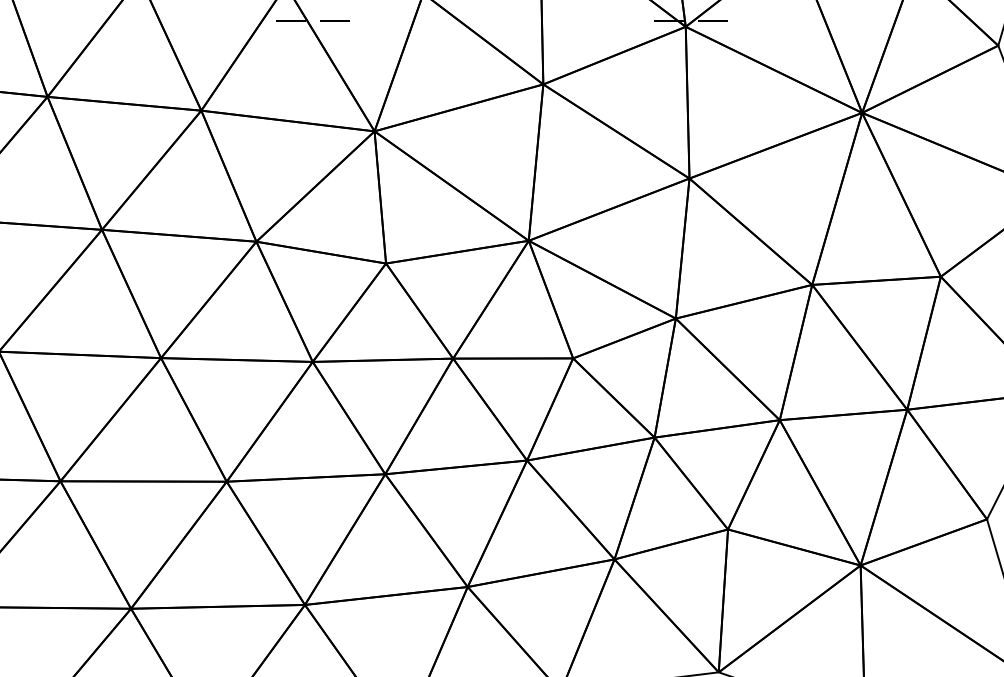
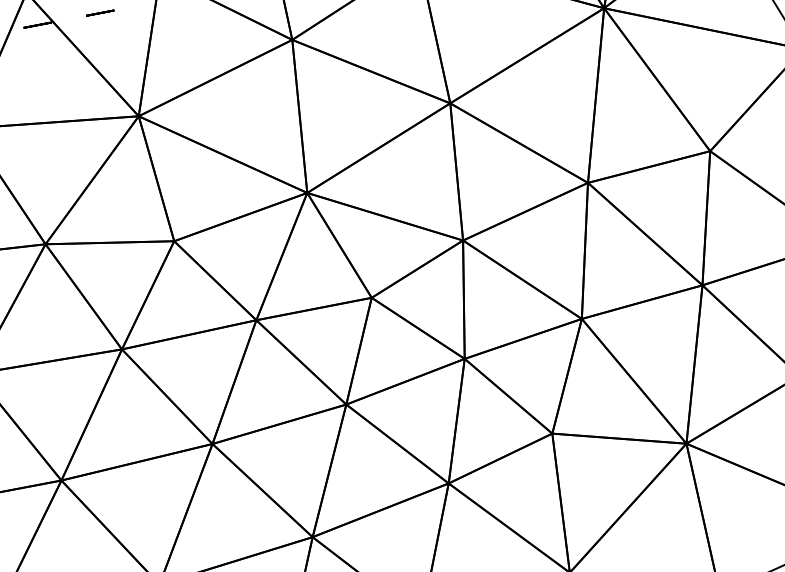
line: (334, 20) -> (99, 13), moved

